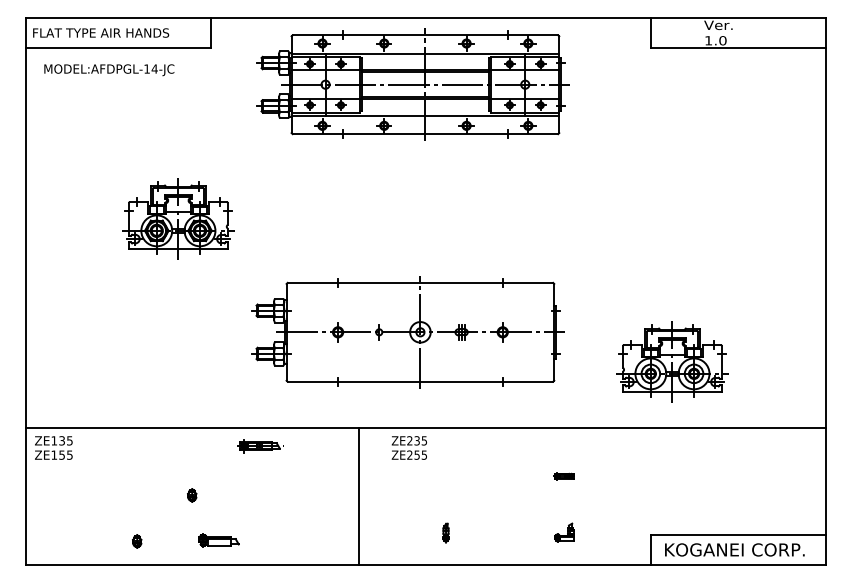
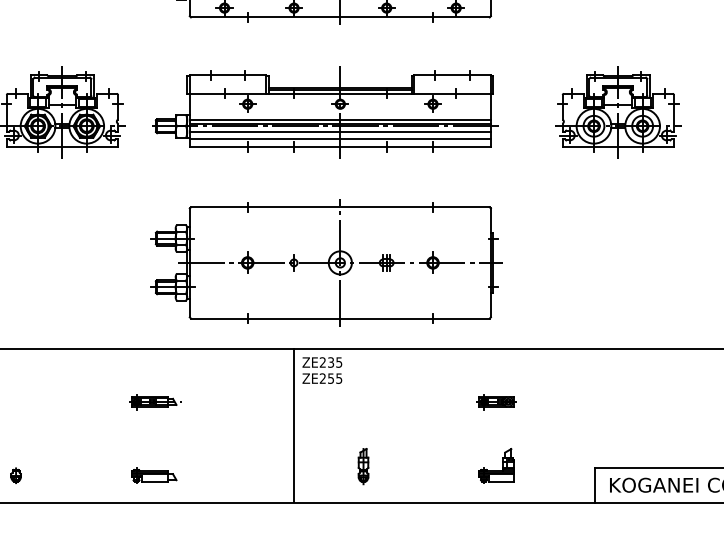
part: (412, 218) -> (325, 112), added
part: (407, 332) -> (325, 263), moved
part: (672, 361) -> (618, 112), moved
part: (260, 446) -> (154, 402), moved
part: (563, 476) -> (495, 402), size x1.67
part: (192, 495) -> (78, 424), removed
line: (358, 496) -> (293, 425), moved
part: (445, 532) -> (362, 465), size x1.67
part: (564, 532) -> (496, 465), size x1.67
part: (218, 540) -> (153, 475), moved

